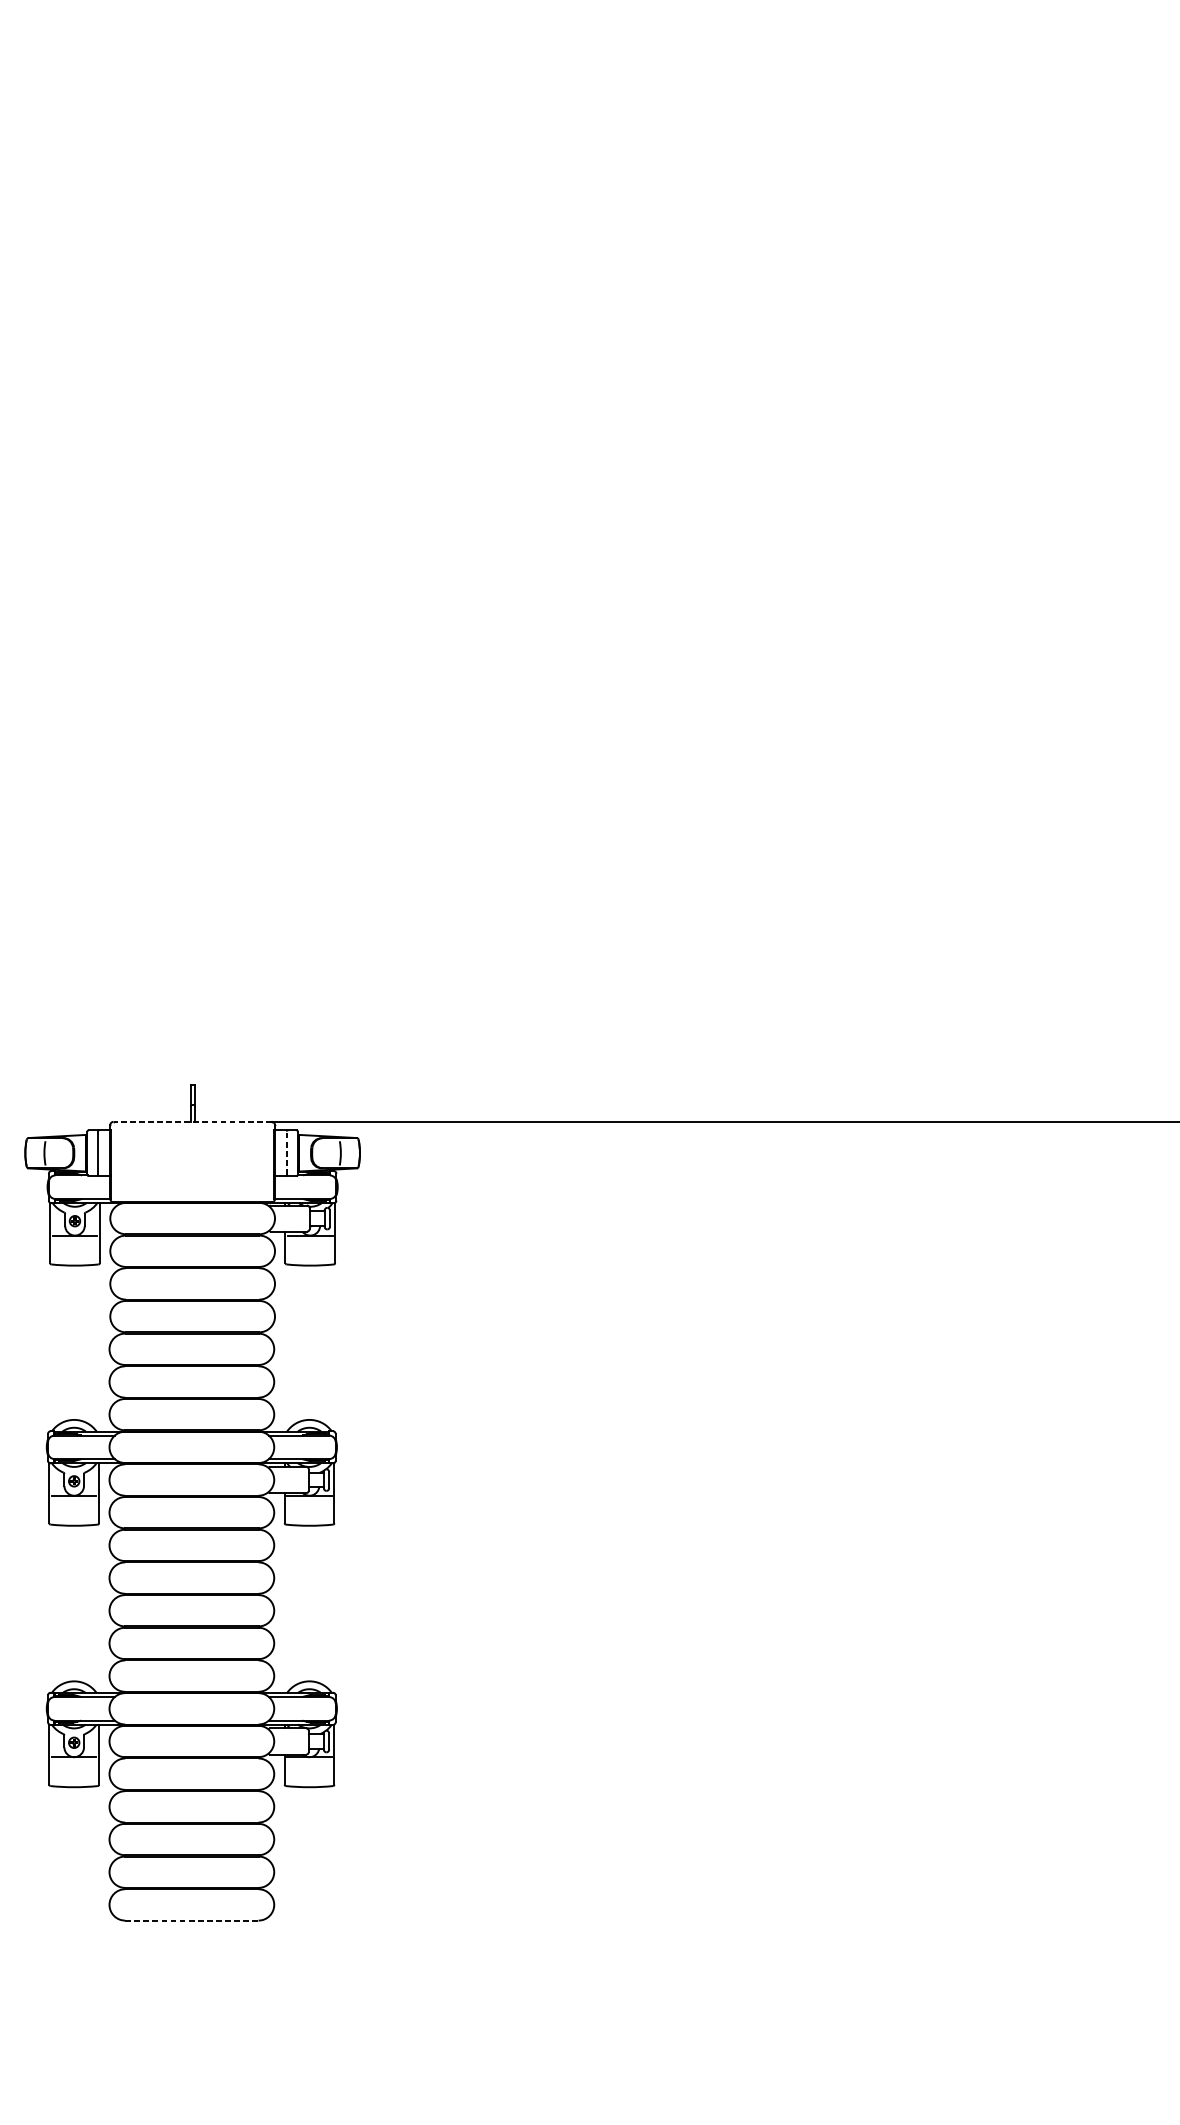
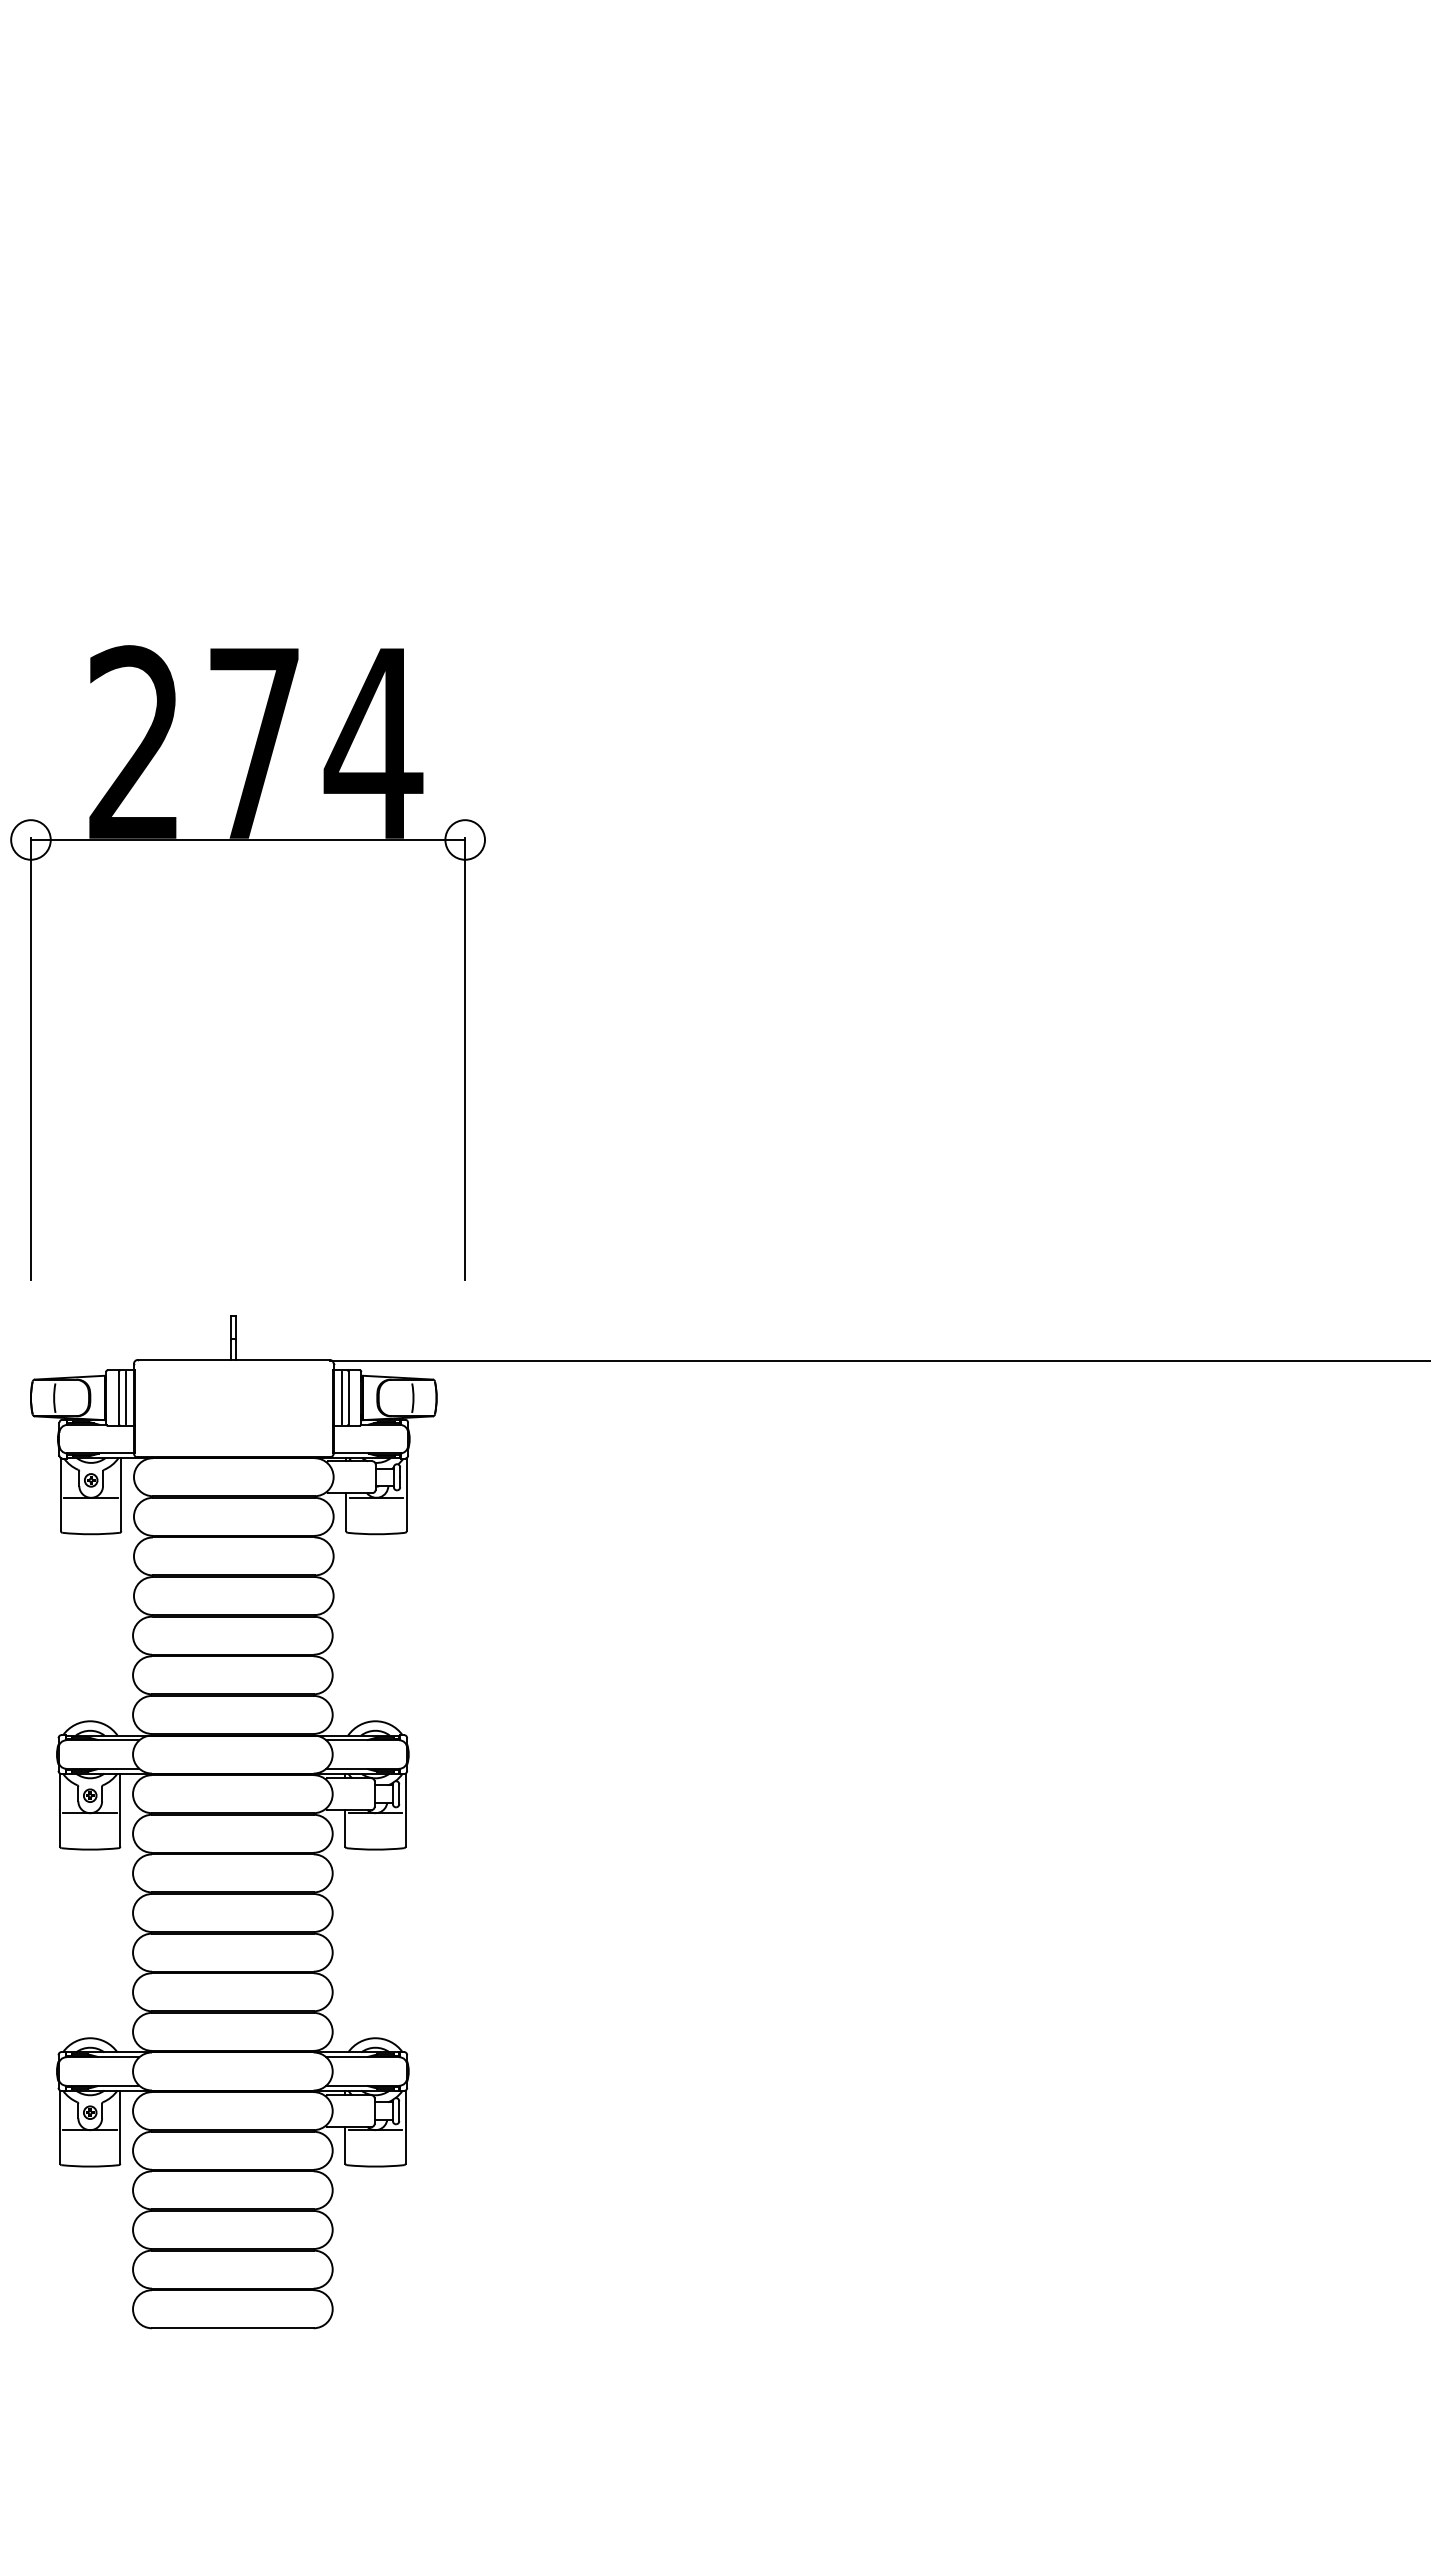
part: (203, 693) -> (247, 840), added
line: (192, 1121) -> (233, 1359), dashed -> solid
line: (104, 1152) -> (126, 1397), added
line: (281, 1152) -> (341, 1397), added
line: (287, 1152) -> (348, 1397), dashed -> solid
line: (191, 1920) -> (232, 2328), dashed -> solid

